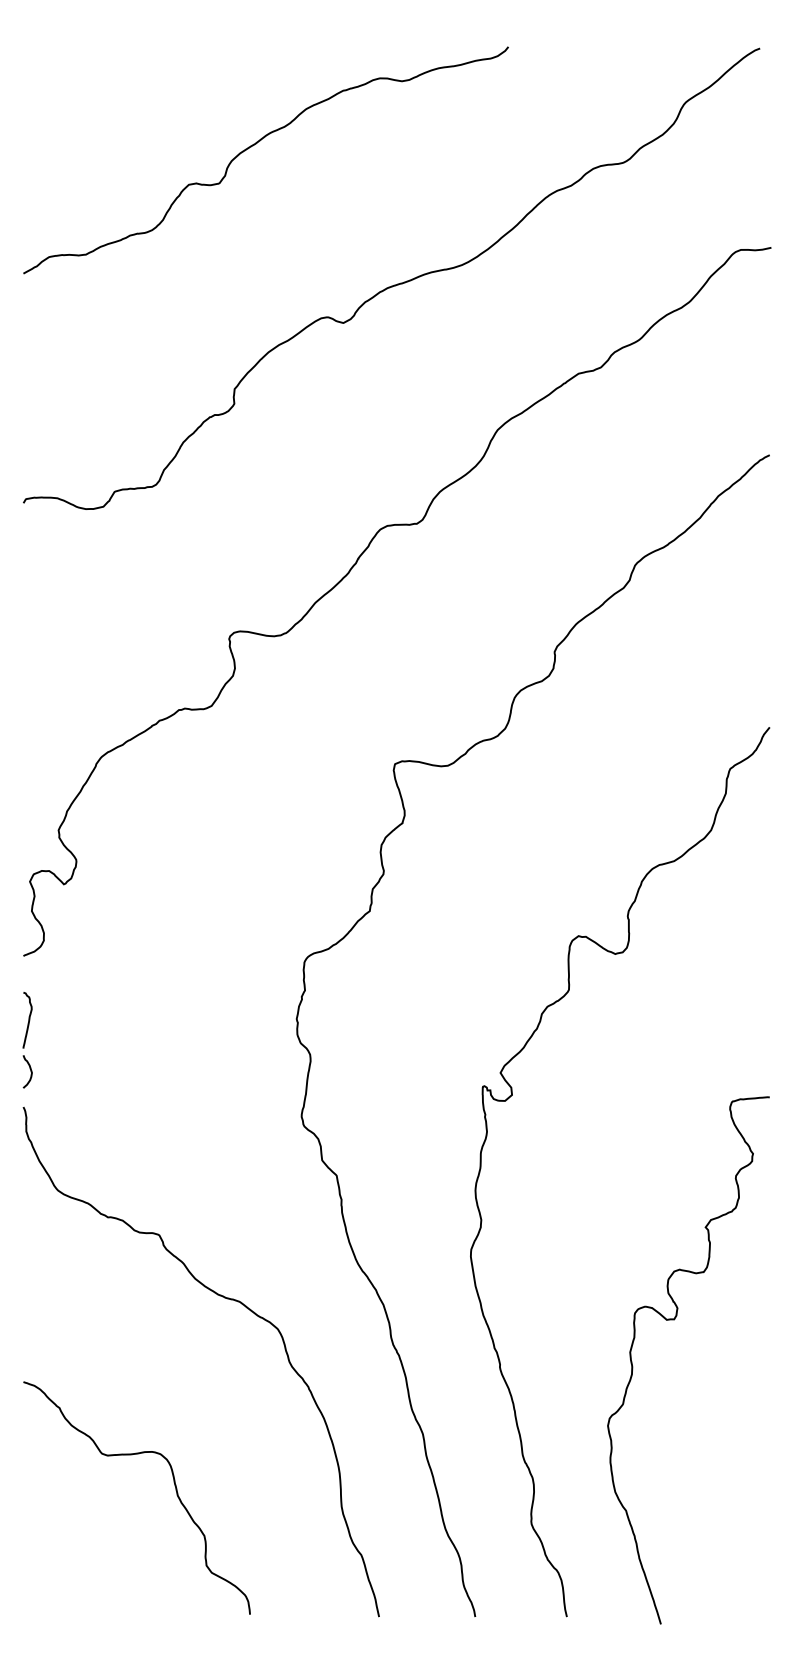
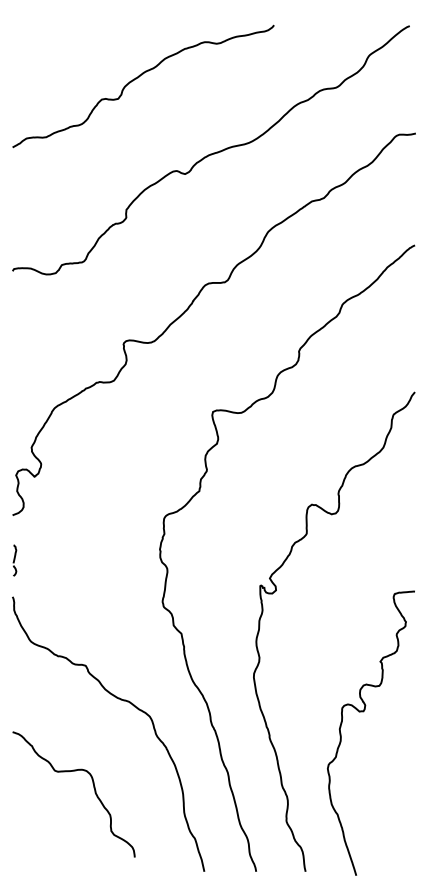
part: (26, 1039) -> (14, 560), size x0.6
curve: (173, 1486) -> (93, 788), moved

